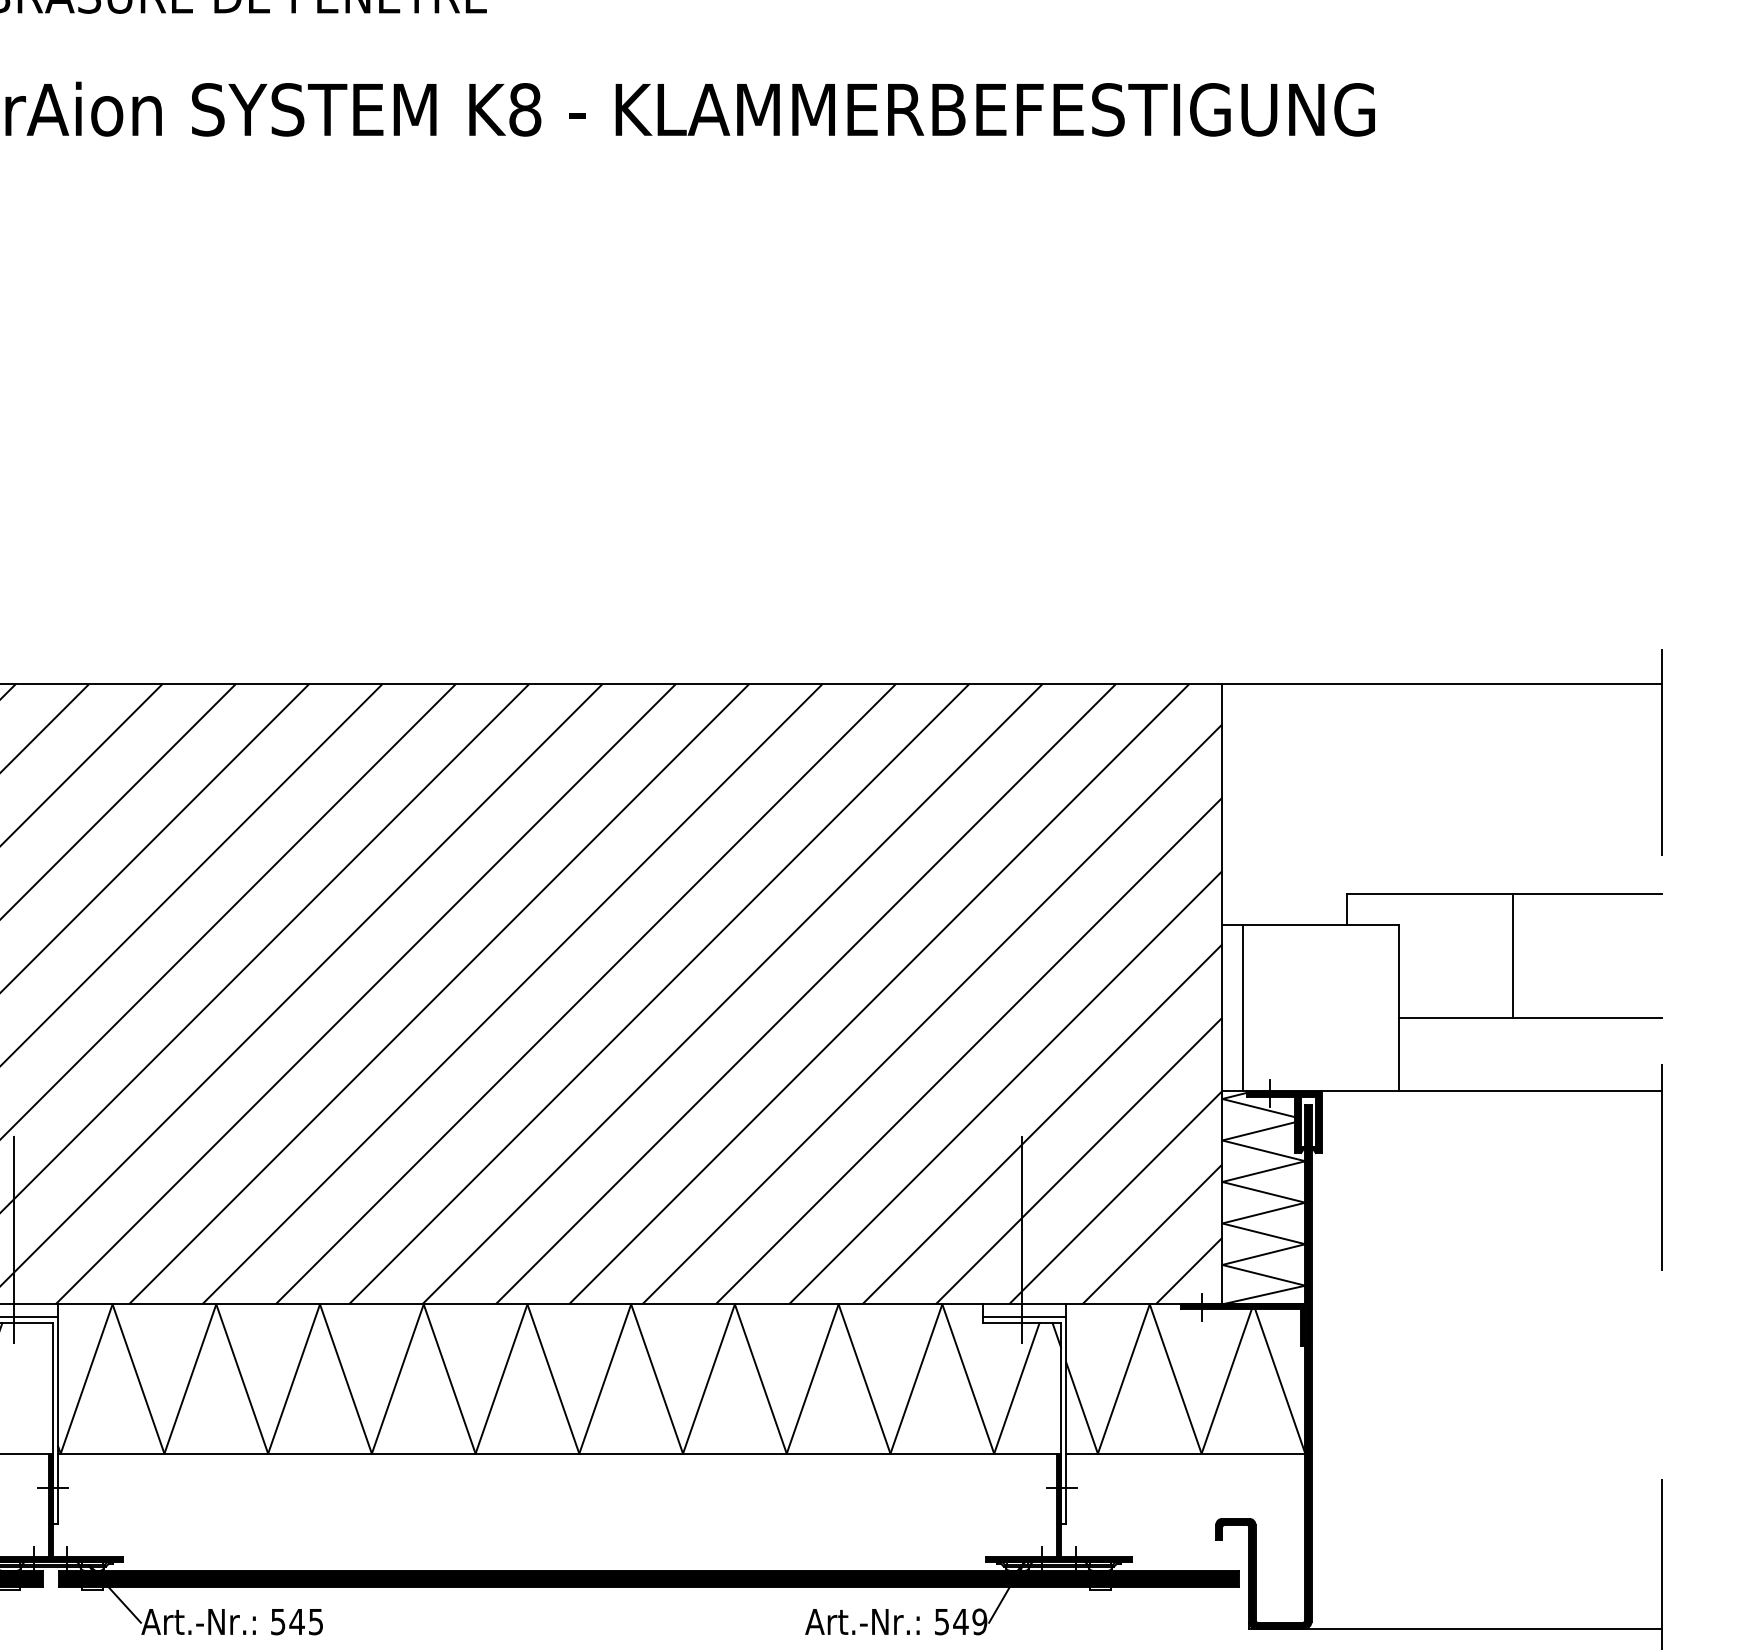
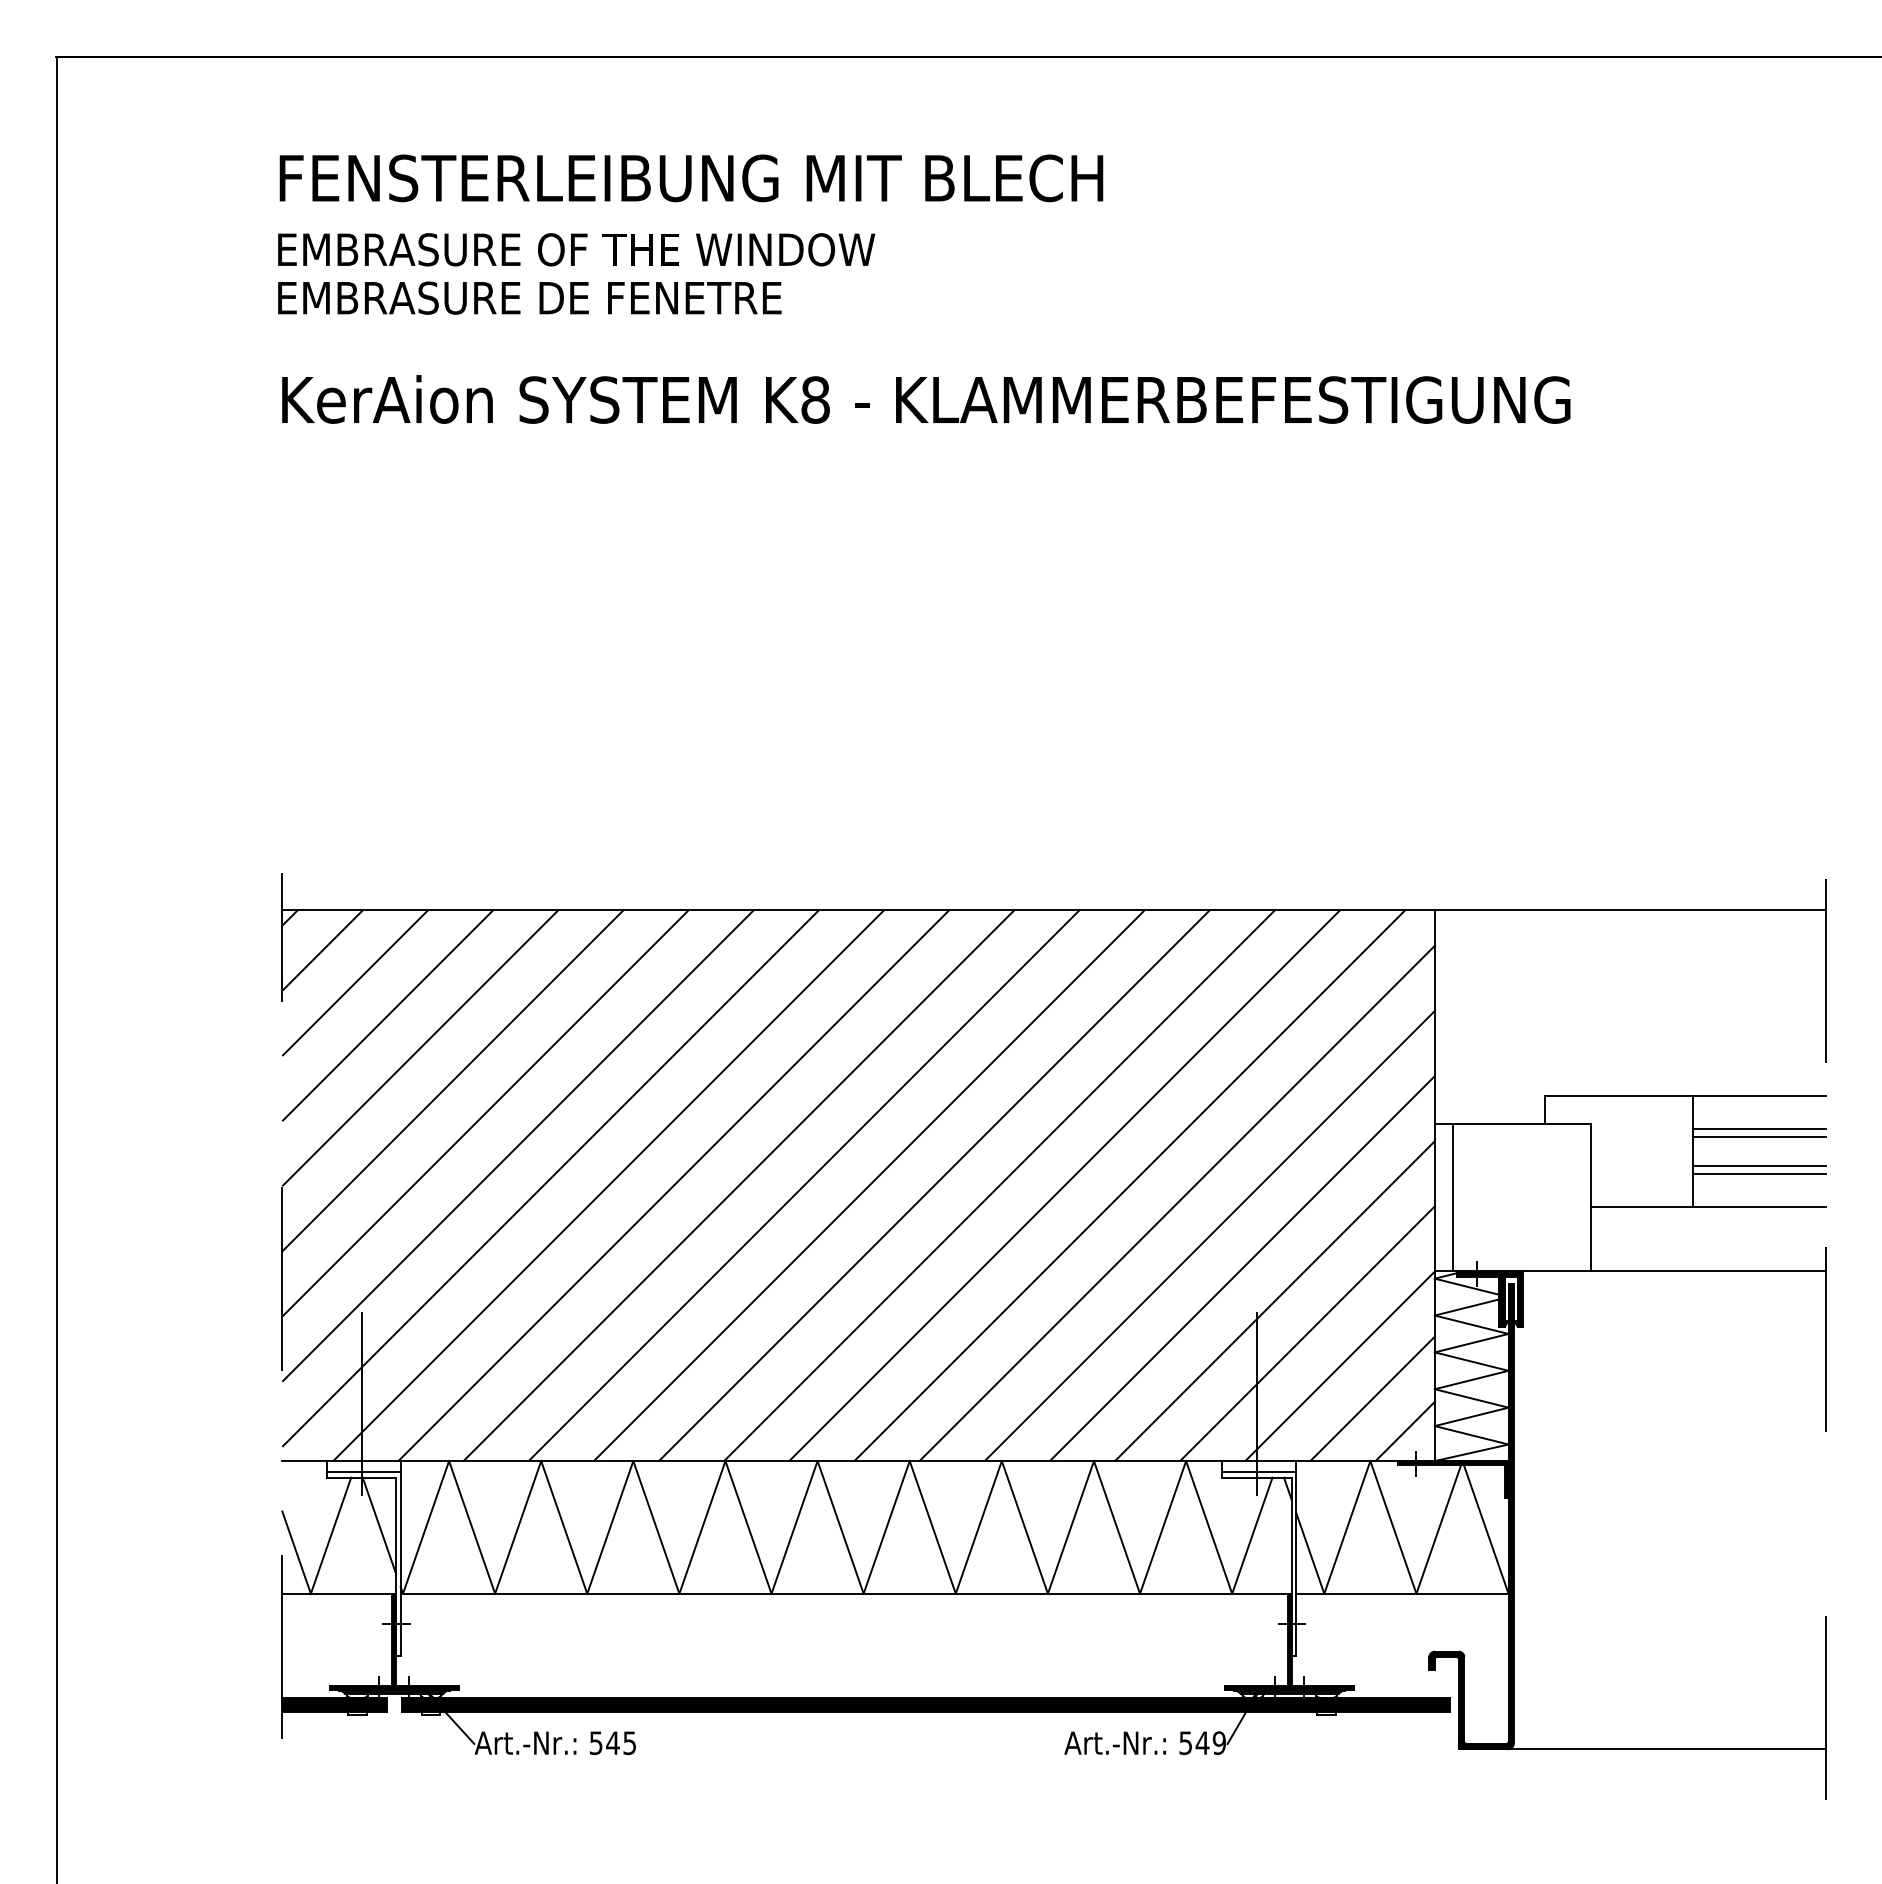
line: (1586, 931) -> (1758, 1129), added
line: (1586, 938) -> (1758, 1136), added
line: (1586, 972) -> (1758, 1166), added
line: (1586, 980) -> (1758, 1173), added
line: (34, 1376) -> (379, 1525), added

